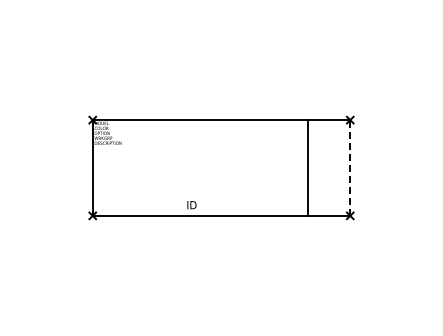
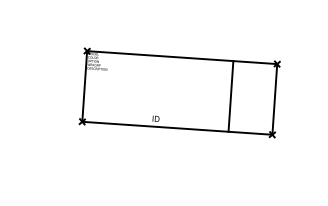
line: (307, 167) -> (230, 96), moved
line: (350, 167) -> (275, 99), dashed -> solid

